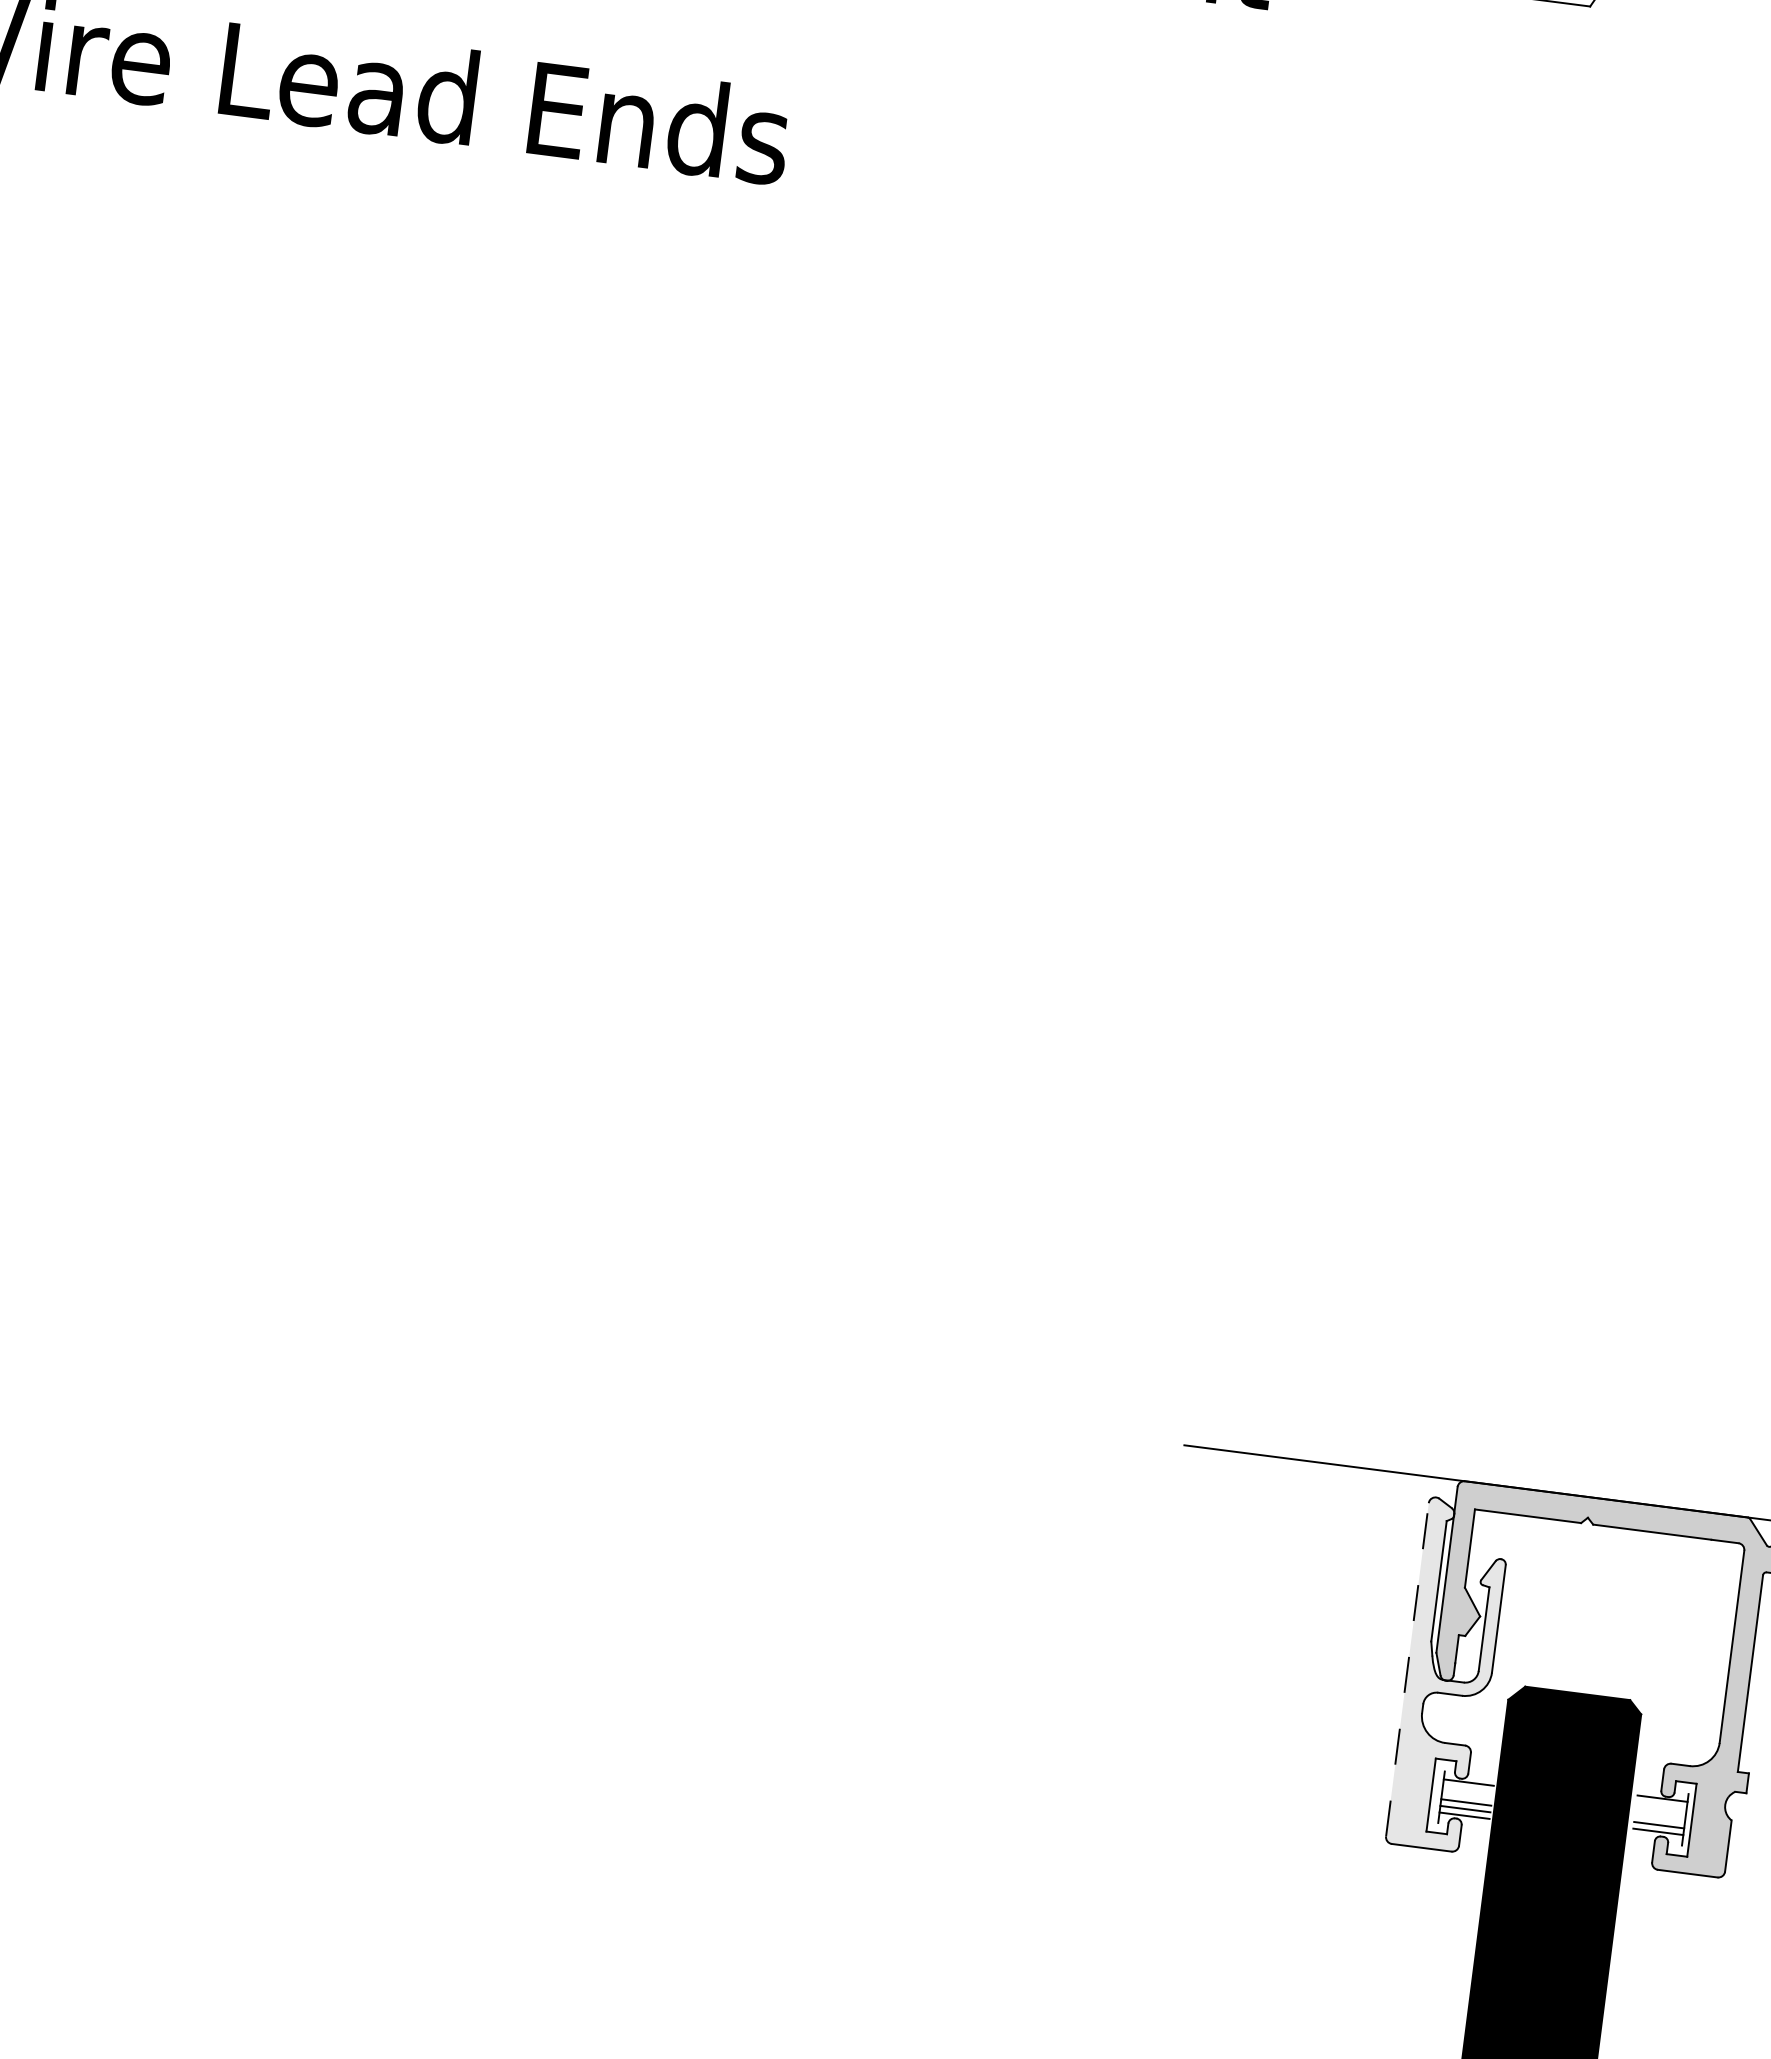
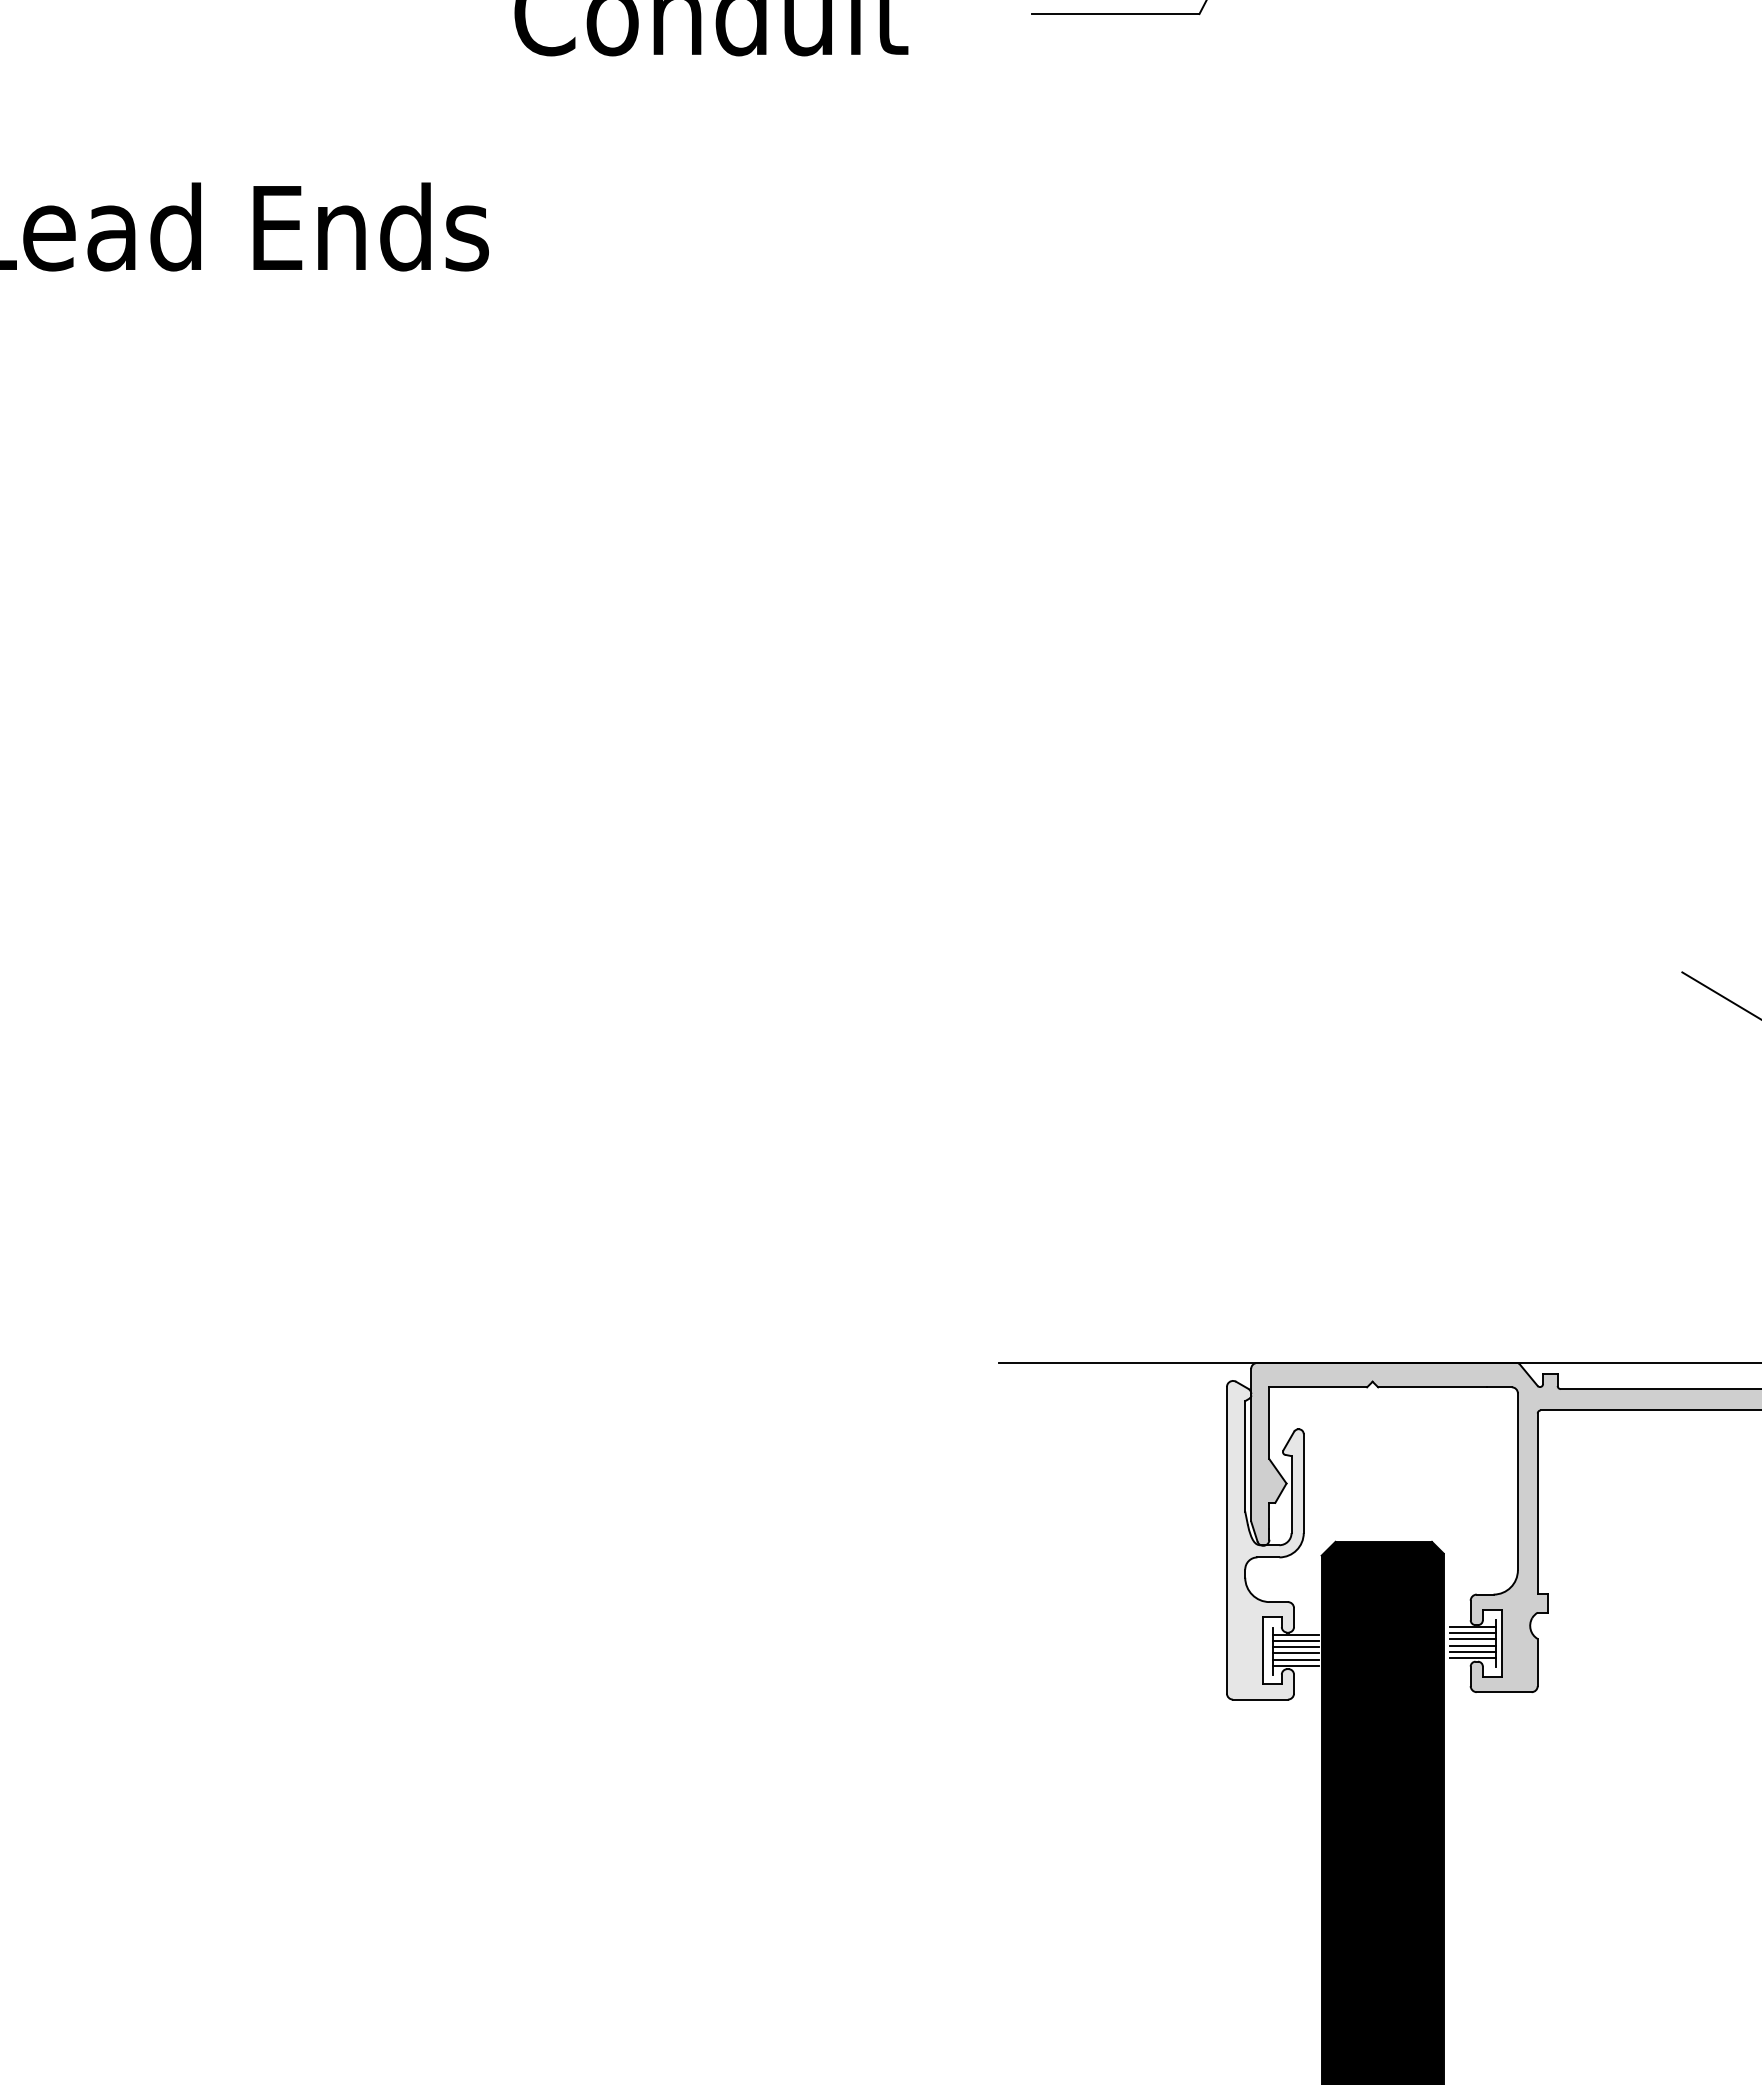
line: (1407, 1668) -> (1226, 1539), dashed -> solid
line: (1467, 1789) -> (1295, 1641), added
line: (1467, 1795) -> (1295, 1647), added
line: (1661, 1805) -> (1472, 1633), added
line: (1660, 1811) -> (1472, 1639), added
line: (1659, 1818) -> (1472, 1645), added

